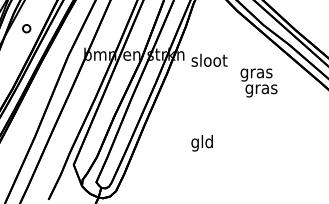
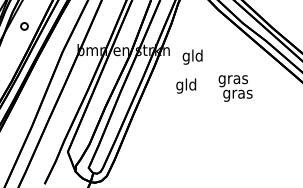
text: (208, 61) -> (192, 56), sloot -> gld
text: (258, 83) -> (235, 88), moved
text: (202, 142) -> (186, 85), moved

